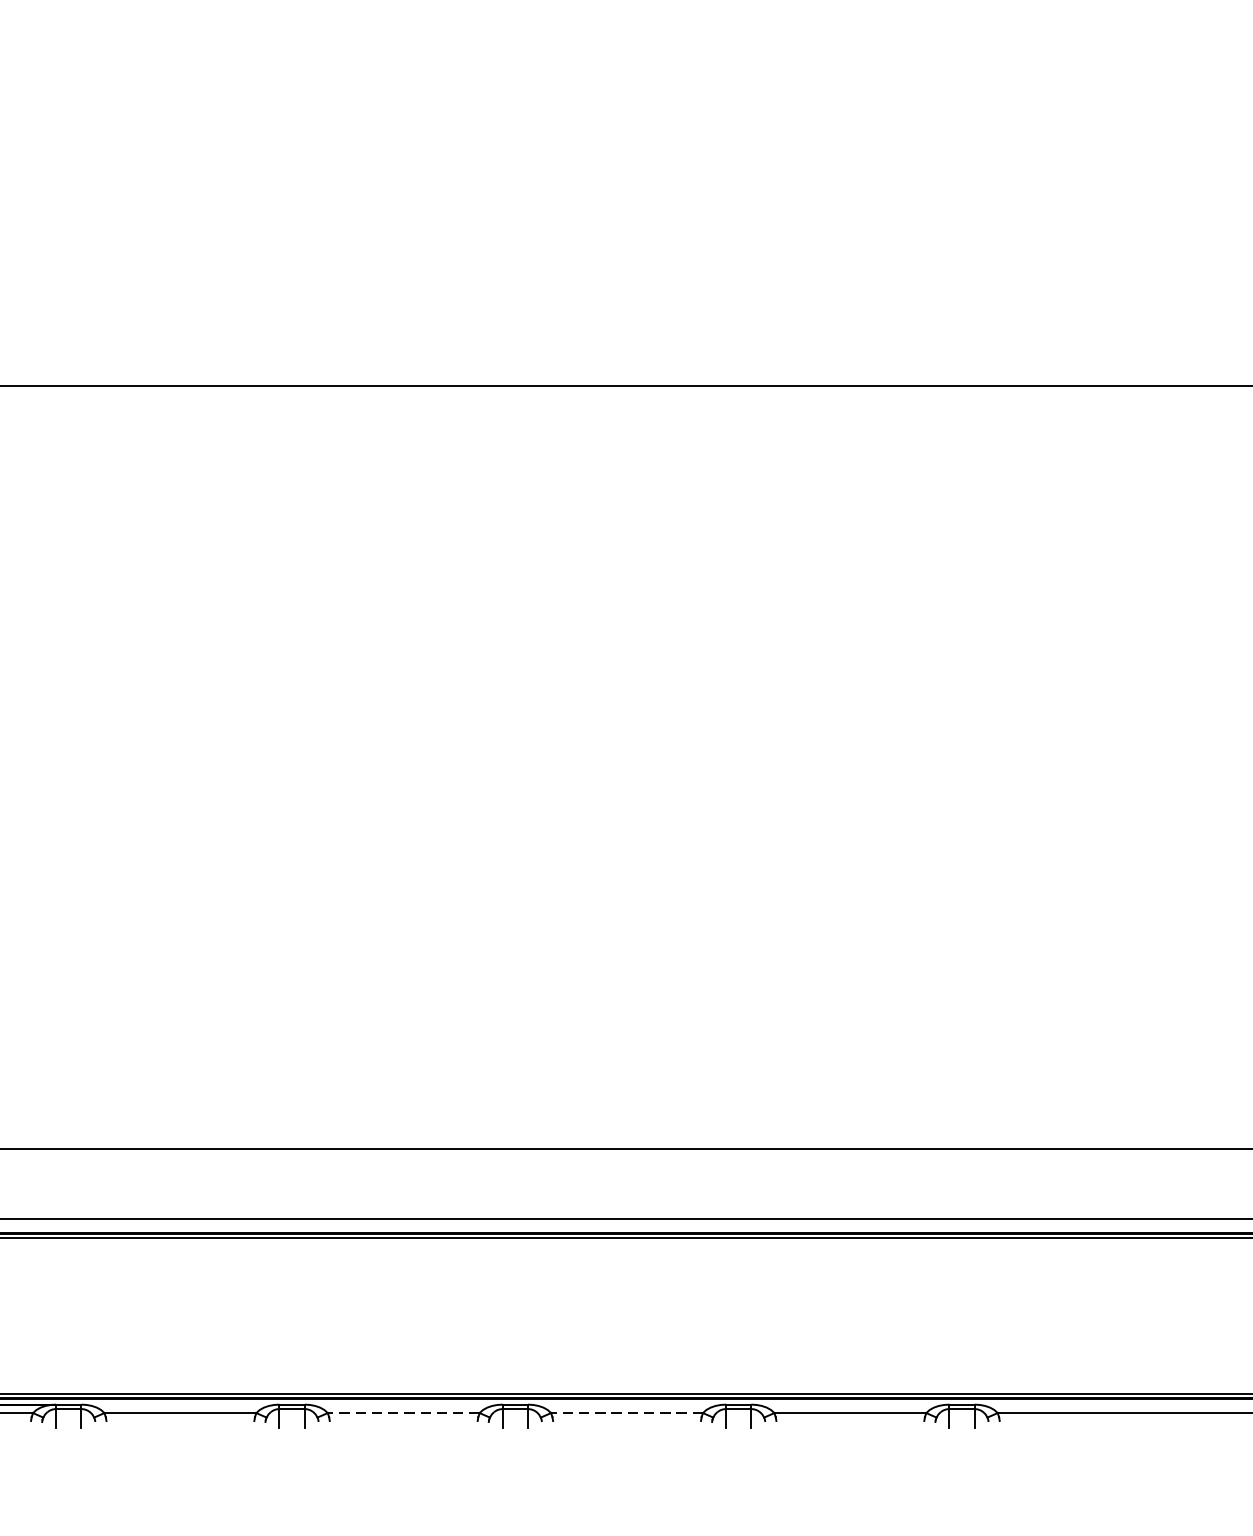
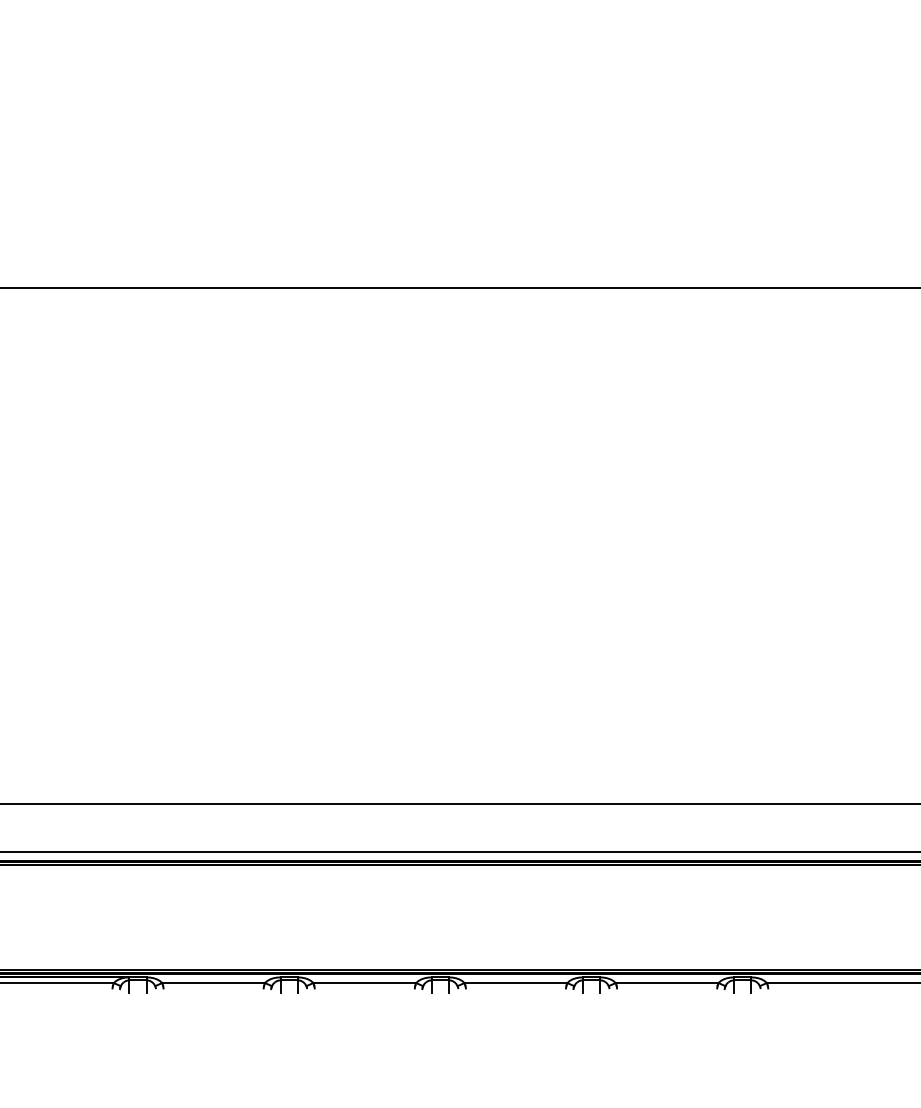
line: (403, 1413) -> (364, 983), dashed -> solid
line: (626, 1413) -> (515, 983), dashed -> solid

